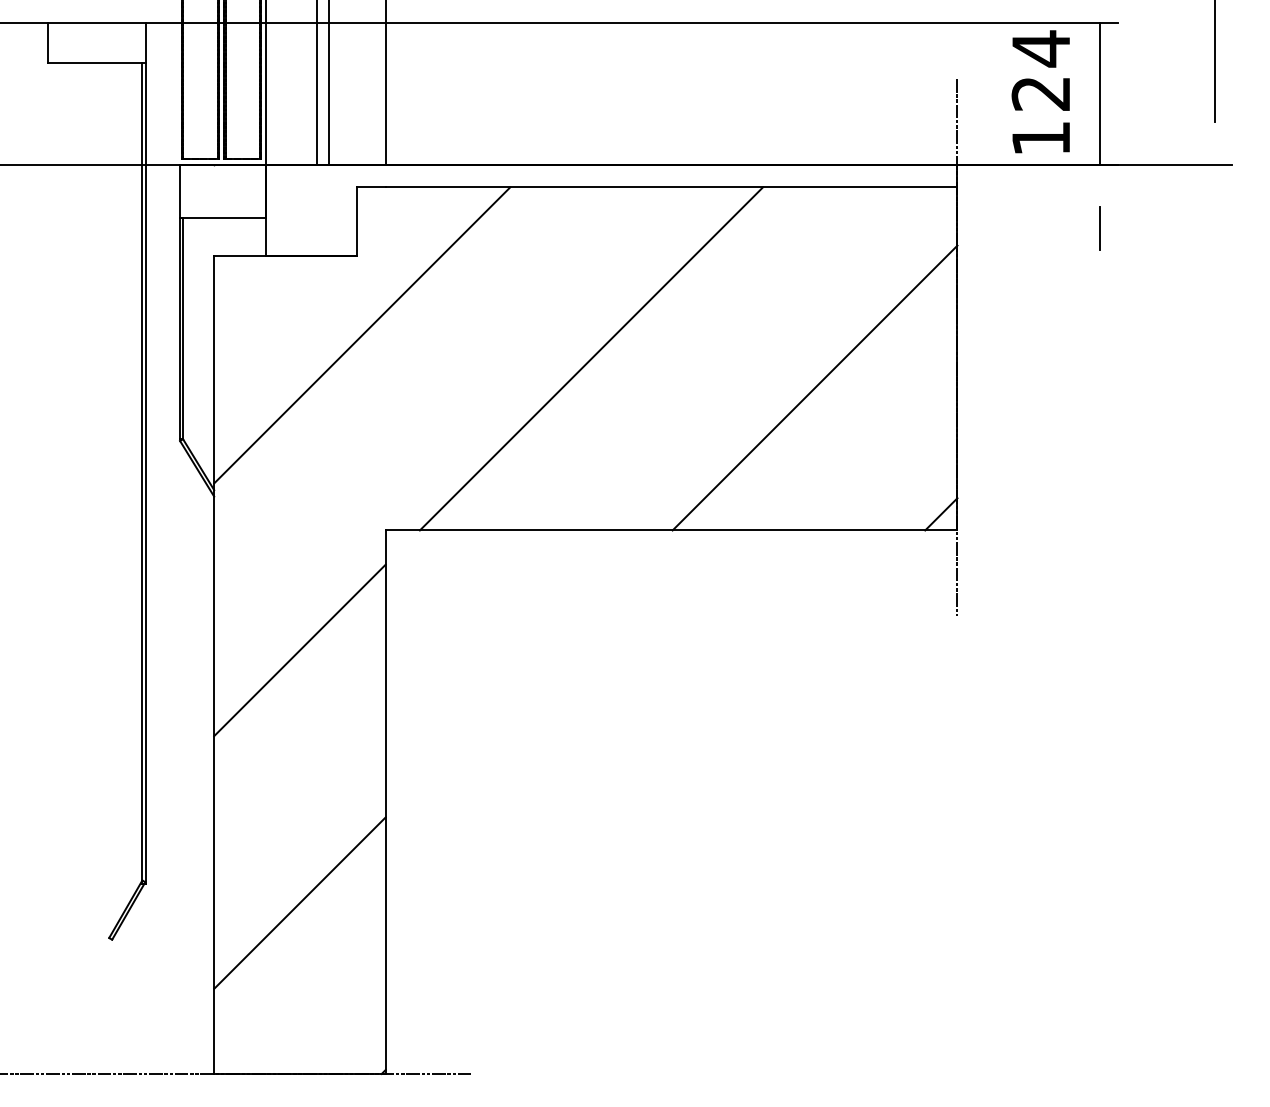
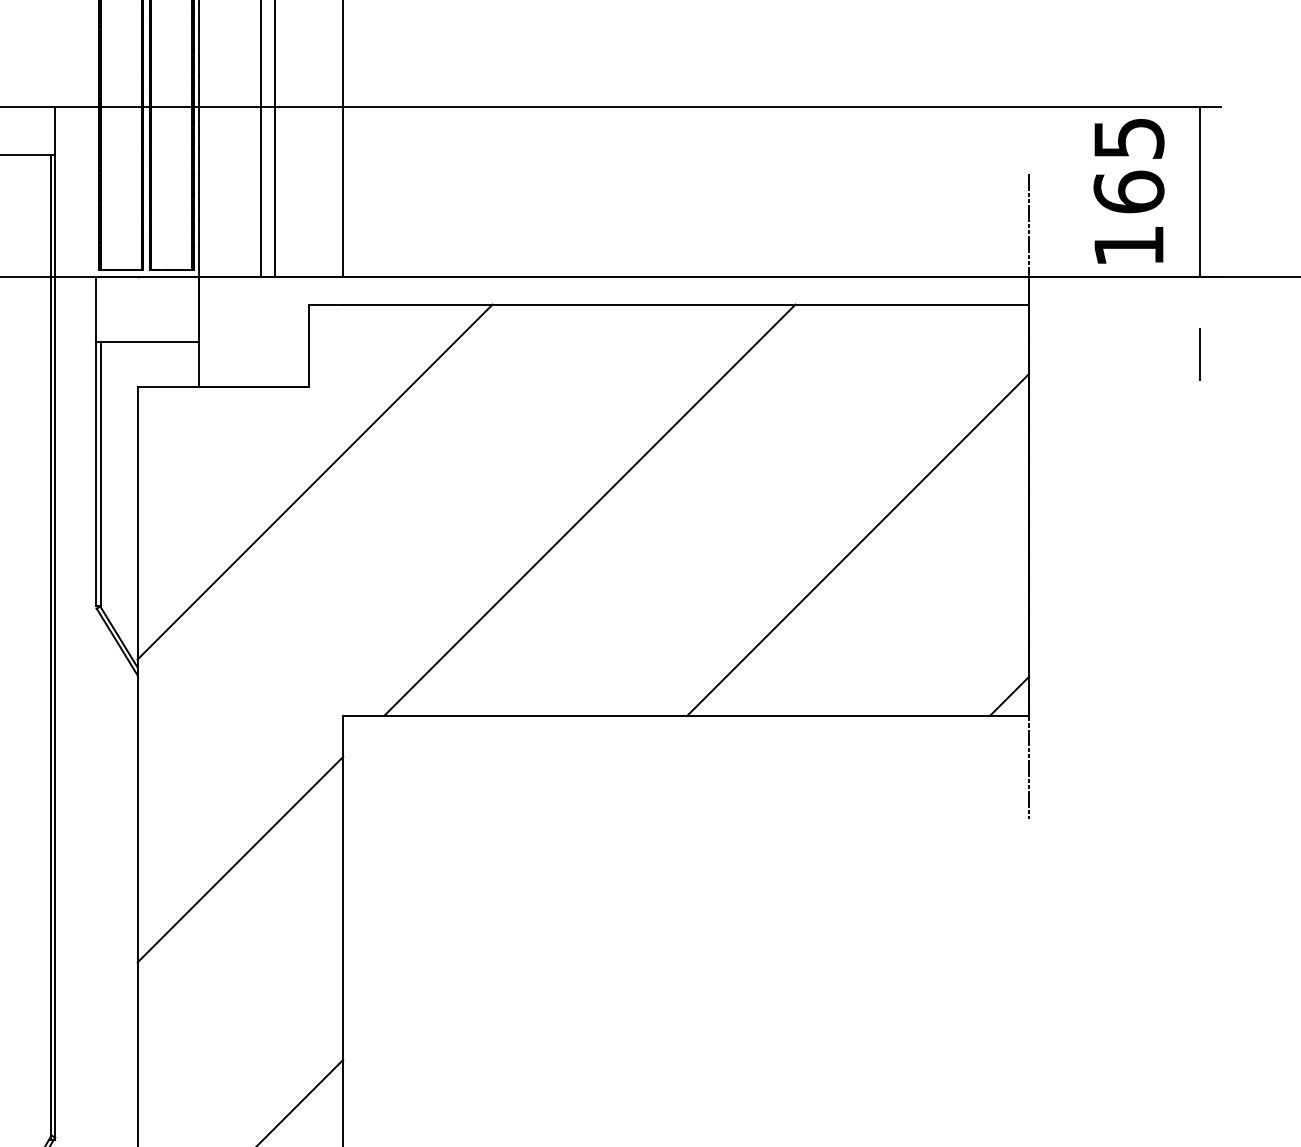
text: (1040, 70) -> (1128, 164), 124 -> 165

